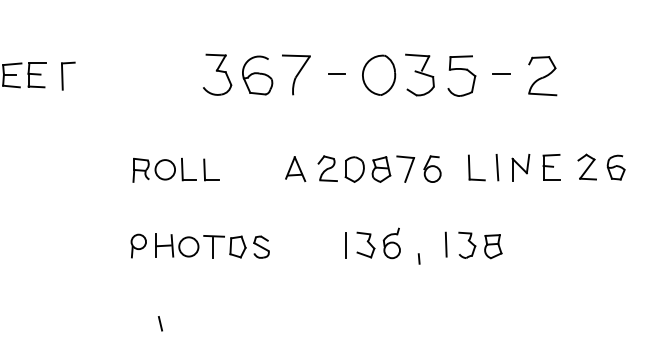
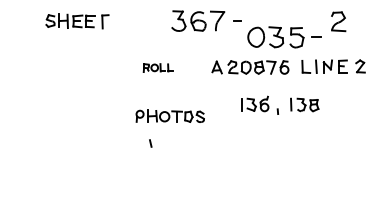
part: (436, 75) -> (284, 37), moved
part: (176, 169) -> (158, 67), size x0.7
part: (198, 244) -> (169, 115), moved

